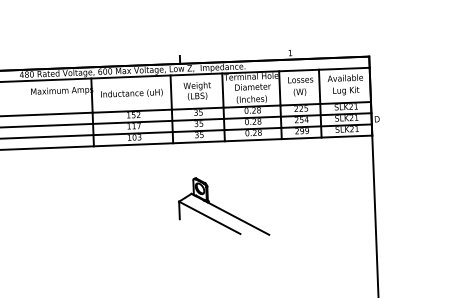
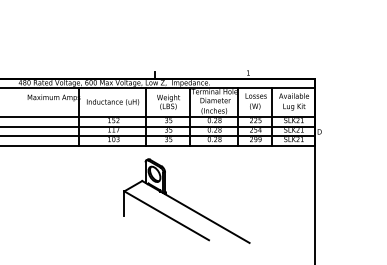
part: (223, 206) -> (186, 200), size x1.67

